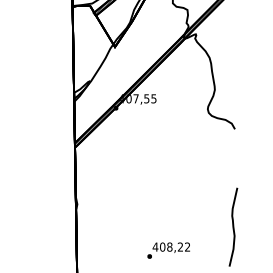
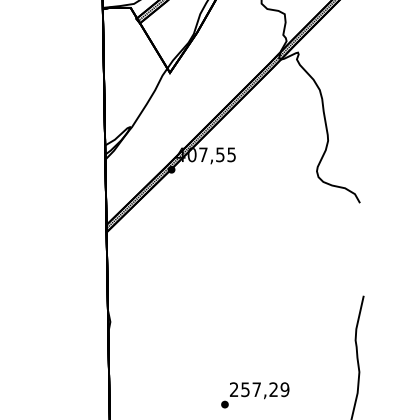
text: (171, 246) -> (259, 388), 408,22 -> 257,29

